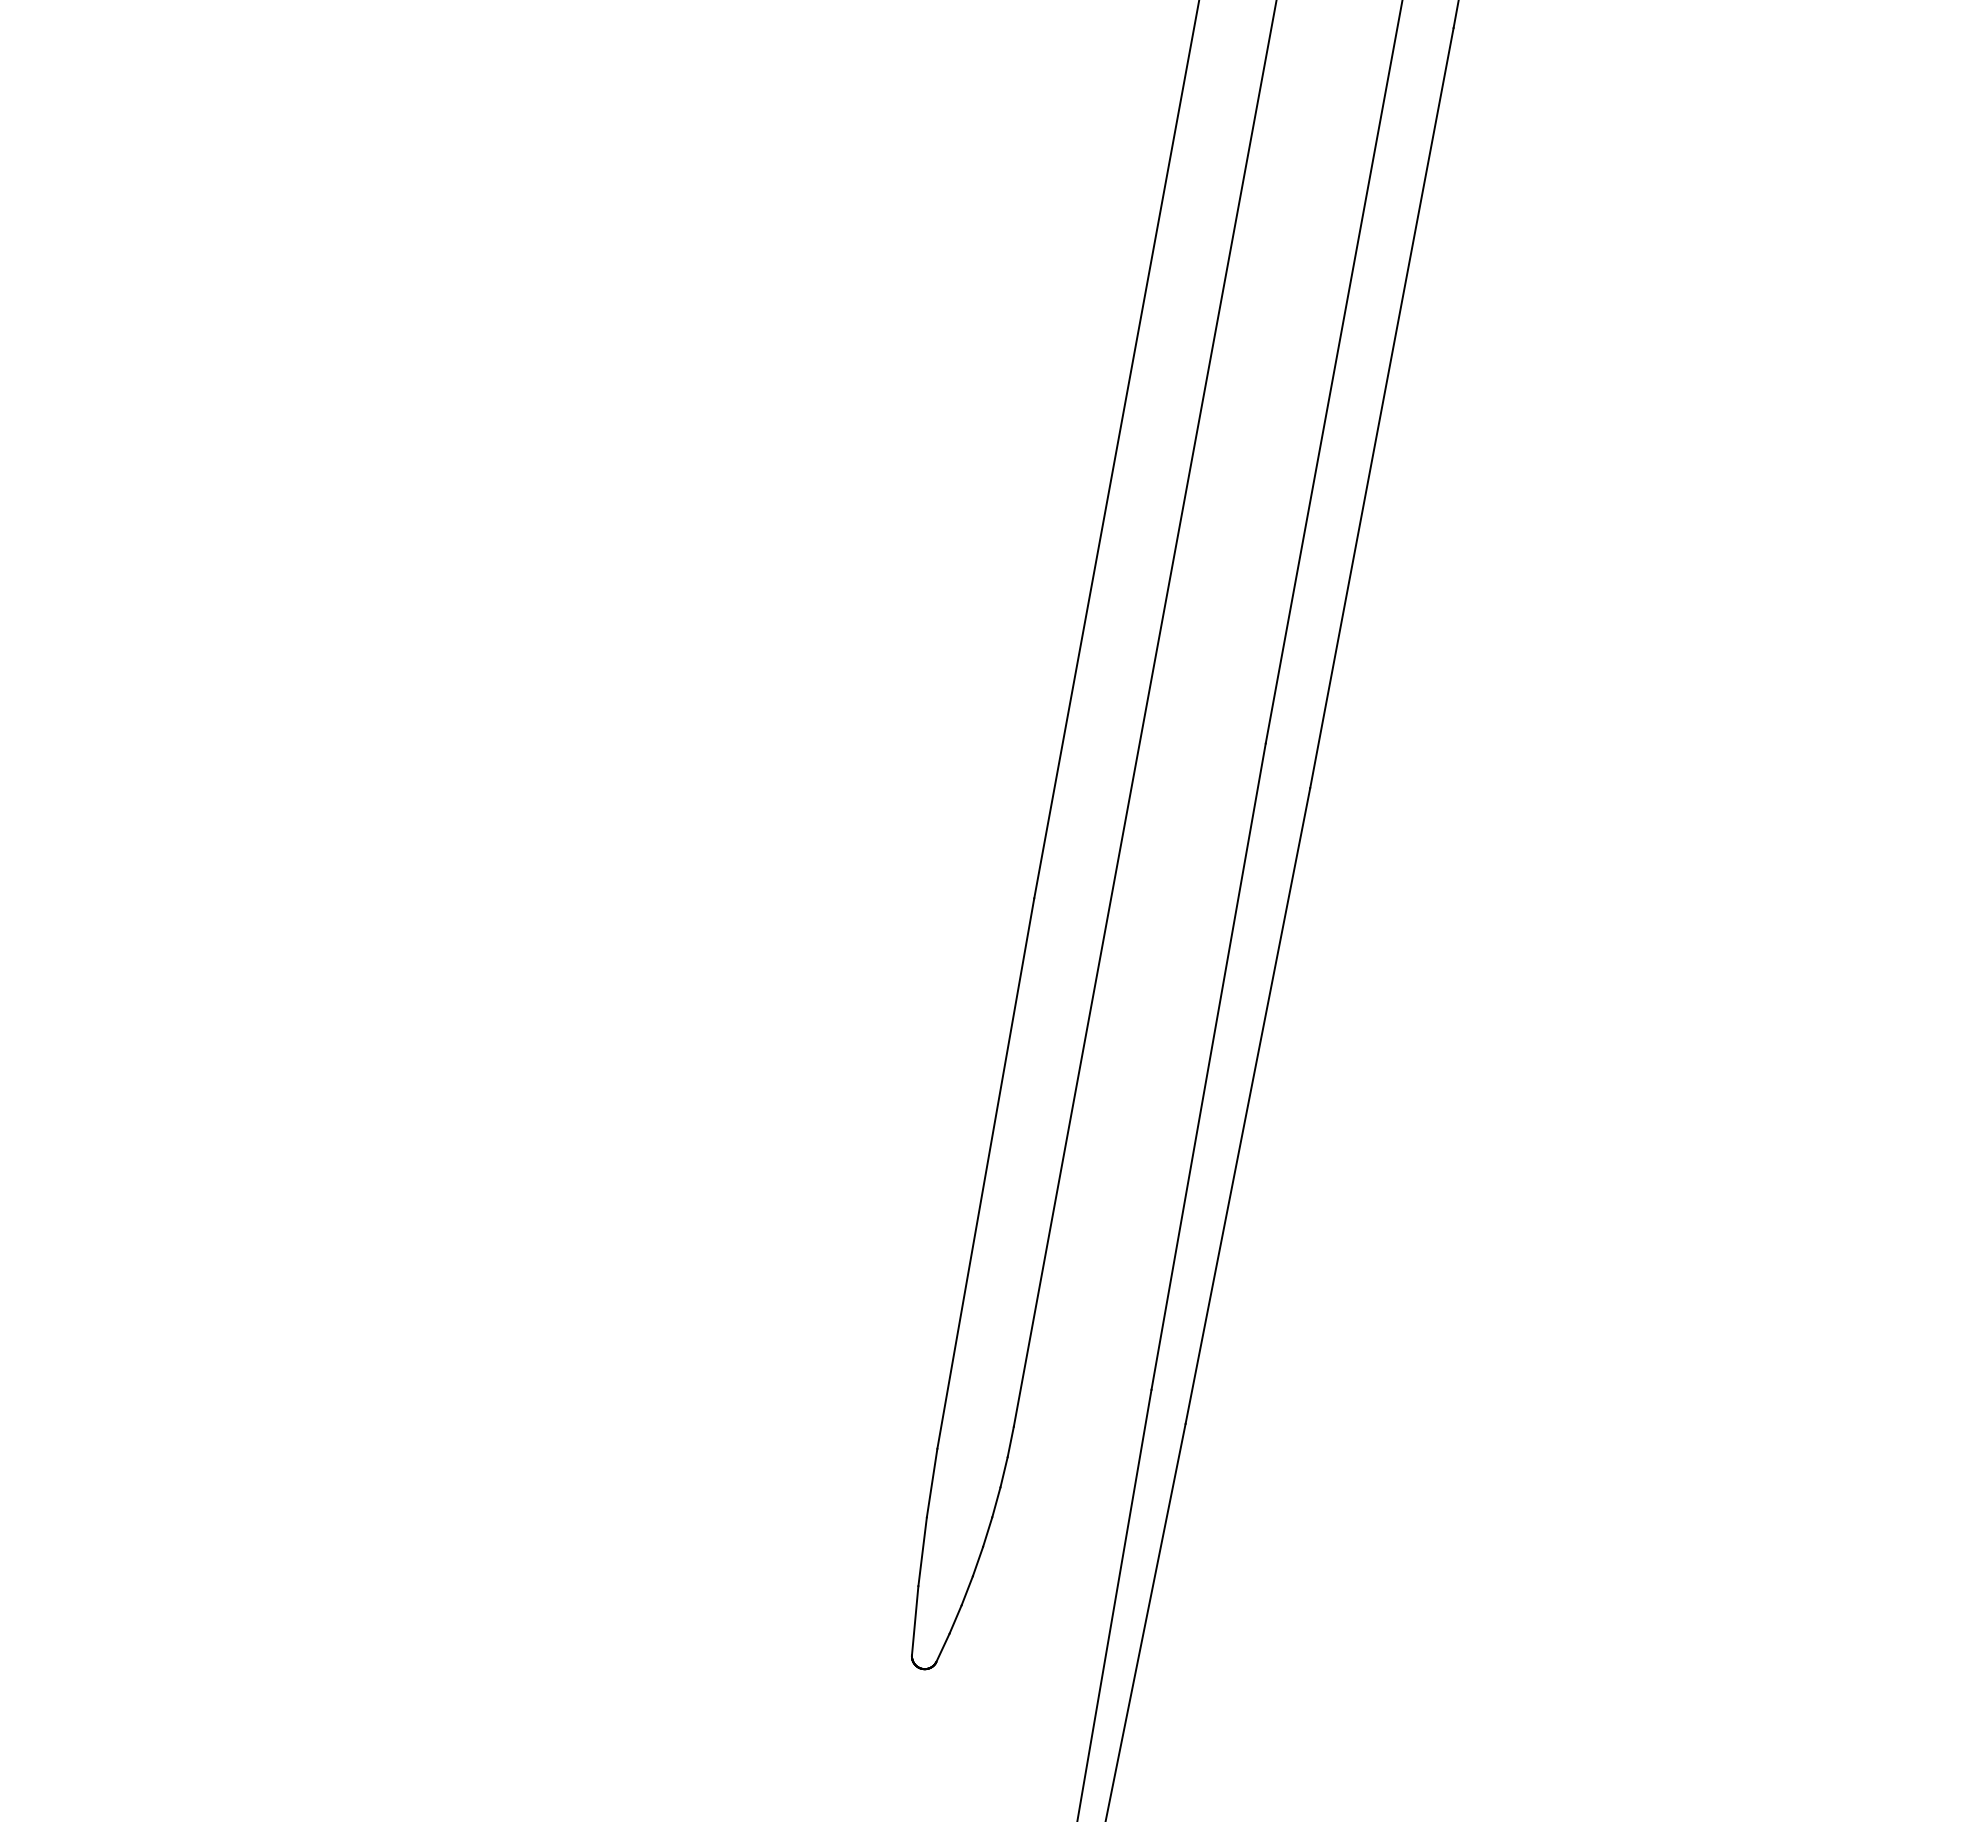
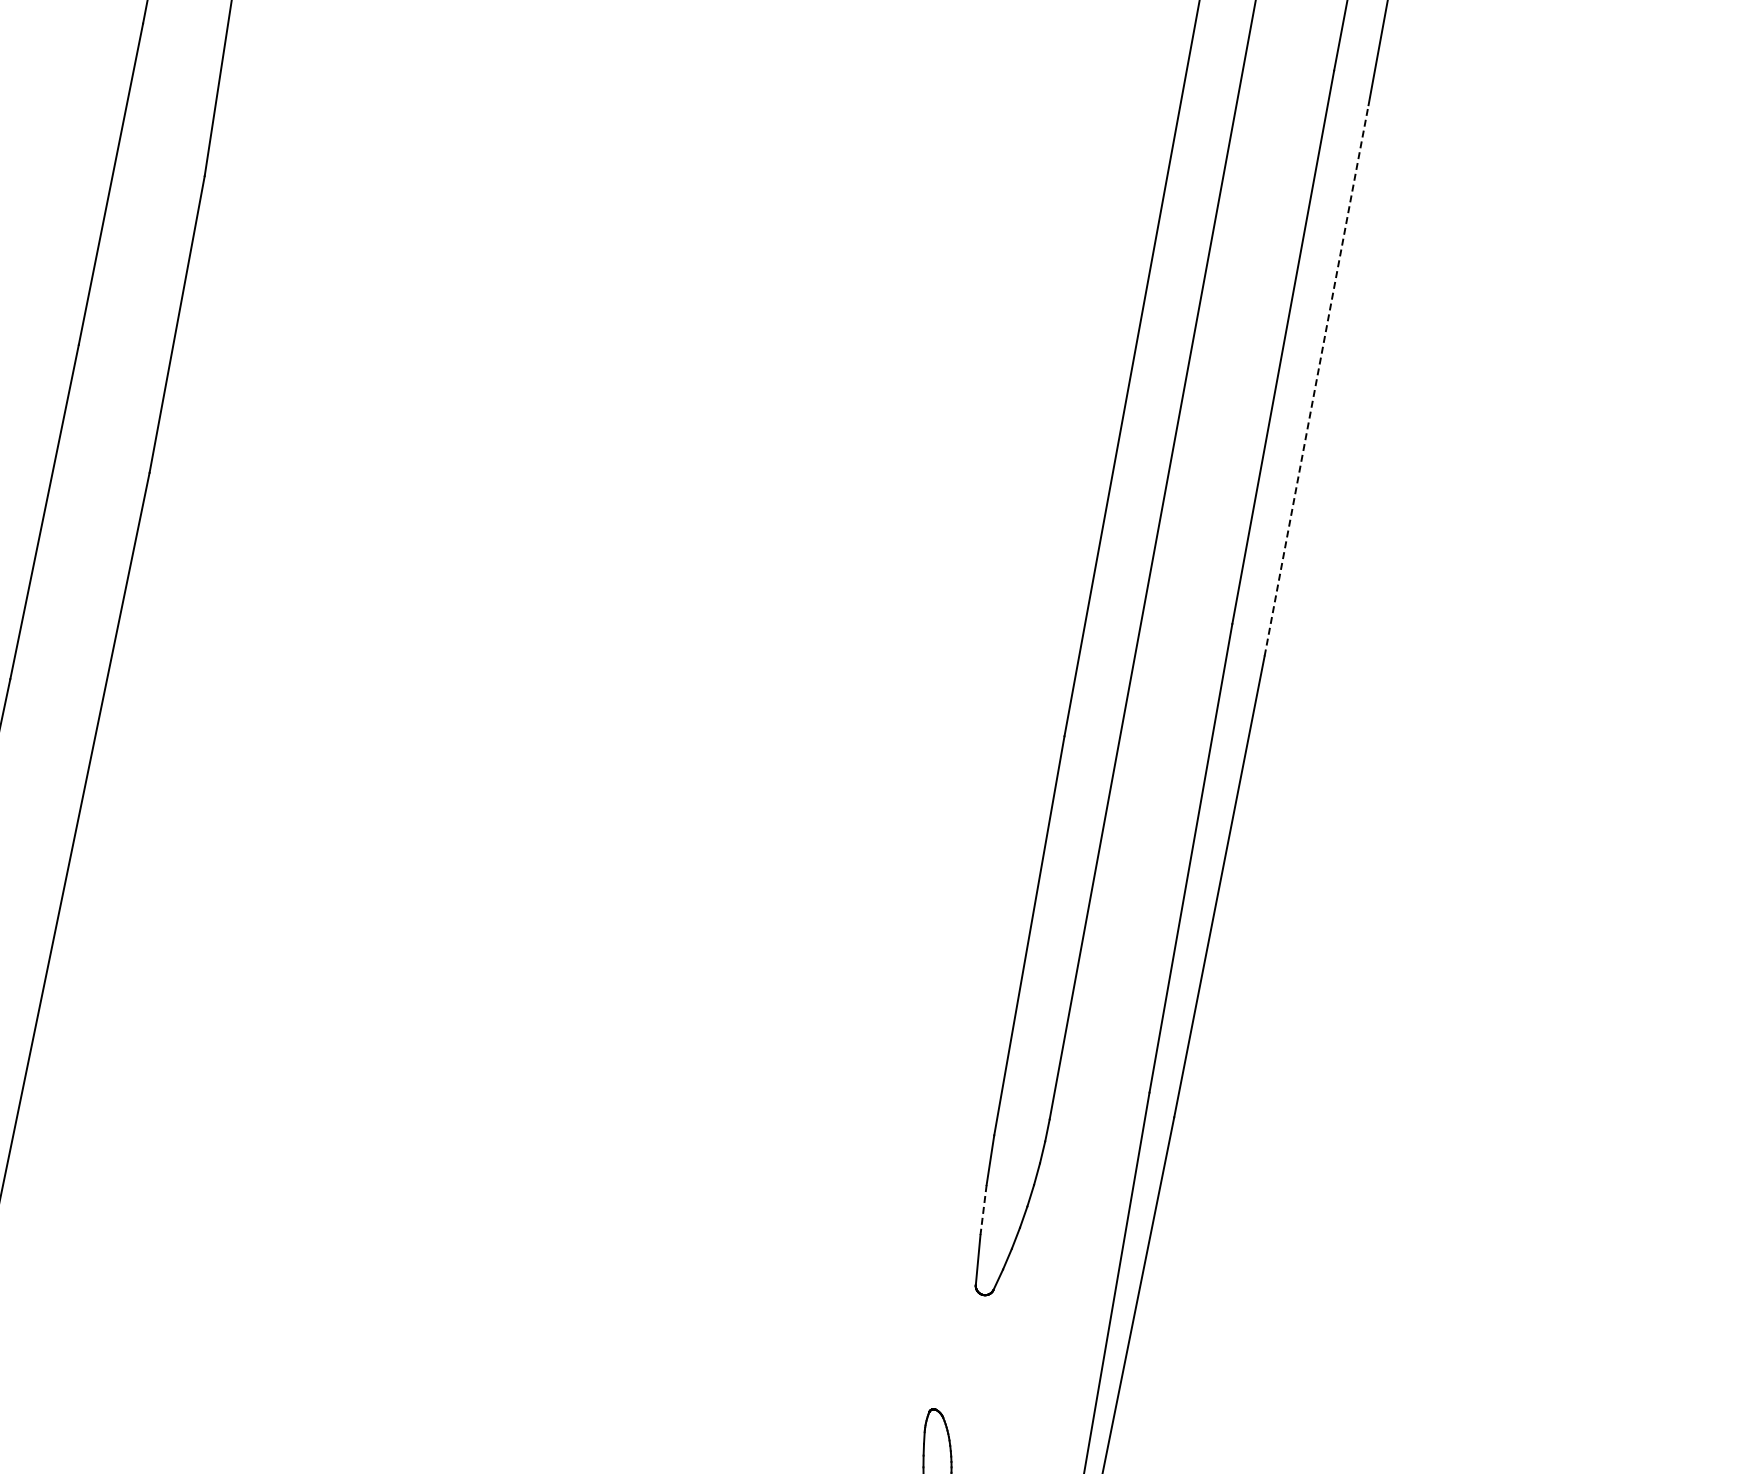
line: (1381, 407) -> (1316, 380), solid -> dashed
line: (922, 1552) -> (983, 1210), solid -> dashed

